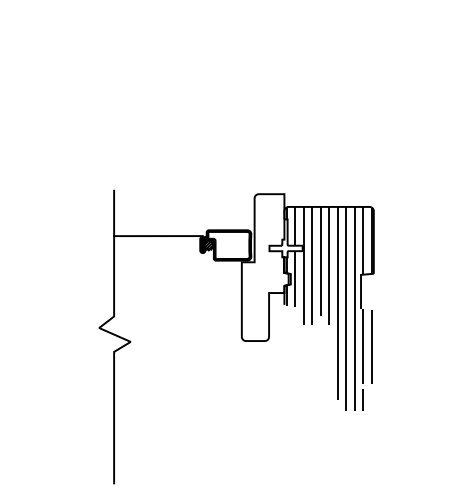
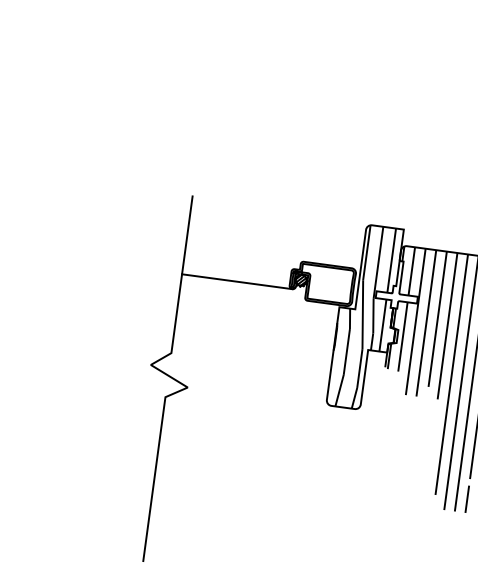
line: (158, 236) -> (237, 282), moved
hatch: (264, 267) -> (366, 317), added

